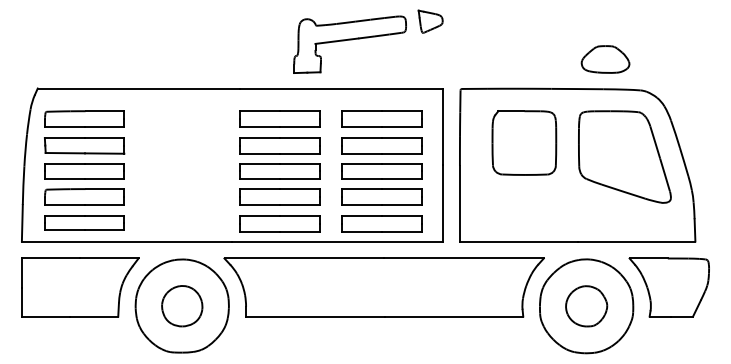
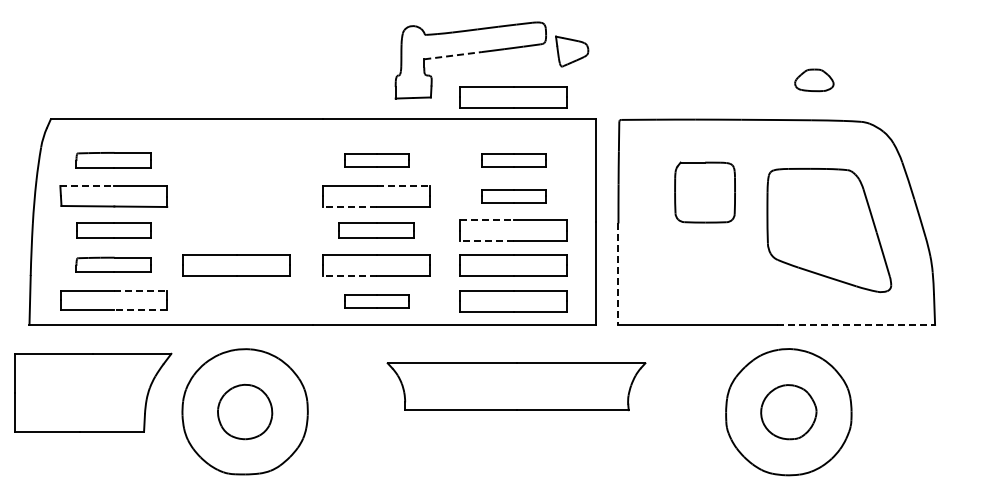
part: (430, 21) -> (572, 51), moved
line: (337, 41) -> (453, 55), solid -> dashed
part: (605, 59) -> (814, 80), size x0.6
part: (381, 72) -> (513, 97), added
part: (84, 118) -> (113, 159), size x0.7
part: (279, 119) -> (376, 160), size x0.6
part: (381, 119) -> (513, 160), size x0.6
line: (65, 138) -> (87, 186), solid -> dashed
line: (300, 138) -> (403, 186), solid -> dashed
part: (523, 142) -> (704, 192), size x0.7
part: (381, 145) -> (513, 196), size x0.6
line: (259, 153) -> (349, 206), solid -> dashed
part: (625, 157) -> (829, 230), moved
line: (362, 163) -> (487, 220), solid -> dashed
part: (84, 171) -> (113, 230), size x0.7
part: (279, 171) -> (376, 230), size x0.7
line: (362, 179) -> (487, 241), solid -> dashed
part: (84, 196) -> (113, 264), size x0.7
part: (175, 197) -> (236, 265), added
line: (459, 203) -> (618, 274), solid -> dashed
line: (259, 204) -> (349, 275), solid -> dashed
line: (104, 215) -> (140, 290), solid -> dashed
part: (279, 224) -> (376, 301), size x0.6
line: (104, 229) -> (140, 309), solid -> dashed
line: (636, 241) -> (856, 325), solid -> dashed
part: (80, 287) -> (93, 392), moved
part: (384, 287) -> (516, 386), size x0.6
part: (668, 287) -> (899, 386), removed

